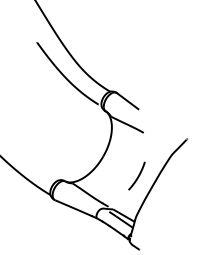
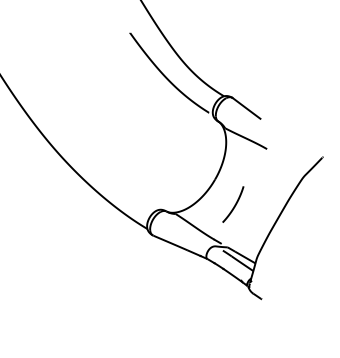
curve: (137, 175) -> (234, 204), moved

